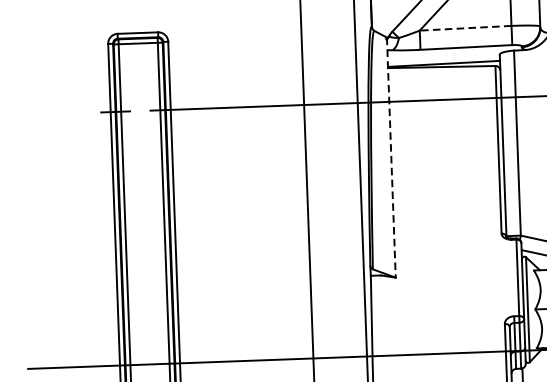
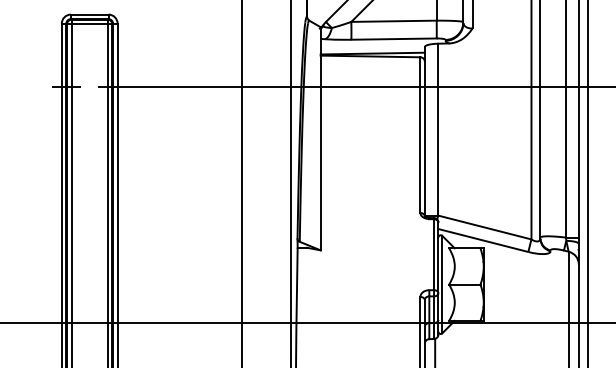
line: (466, 28) -> (394, 21), dashed -> solid
line: (391, 157) -> (320, 138), dashed -> solid

